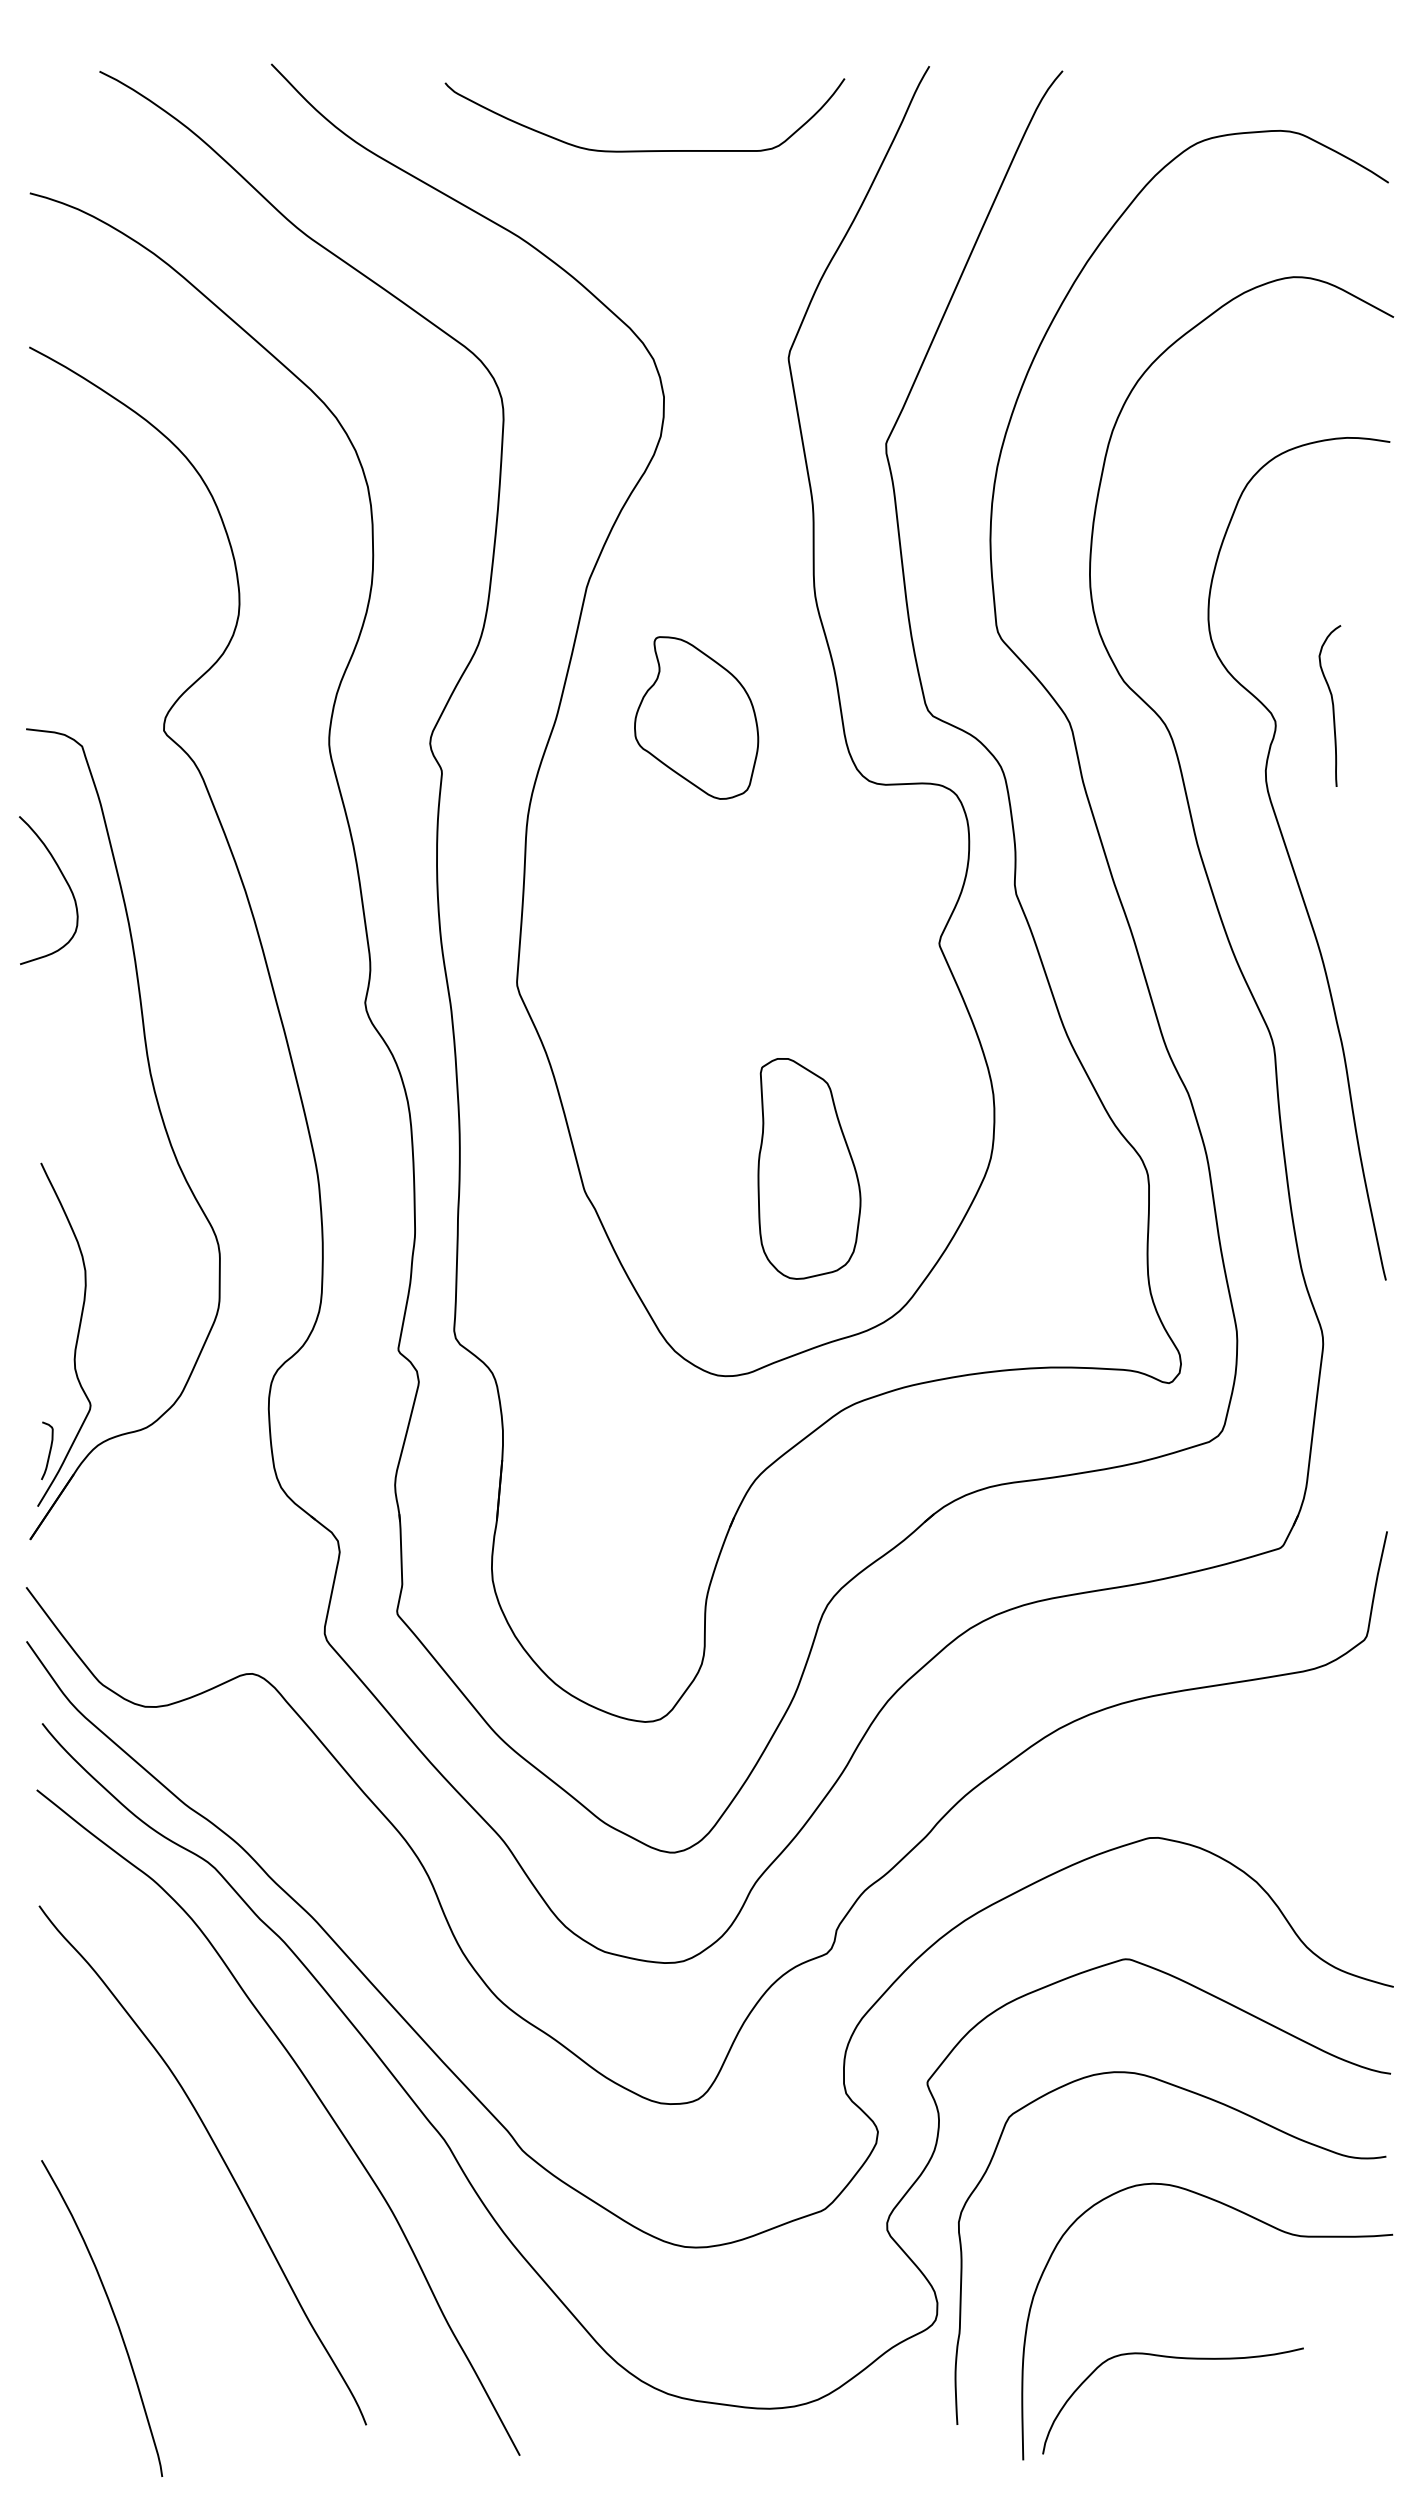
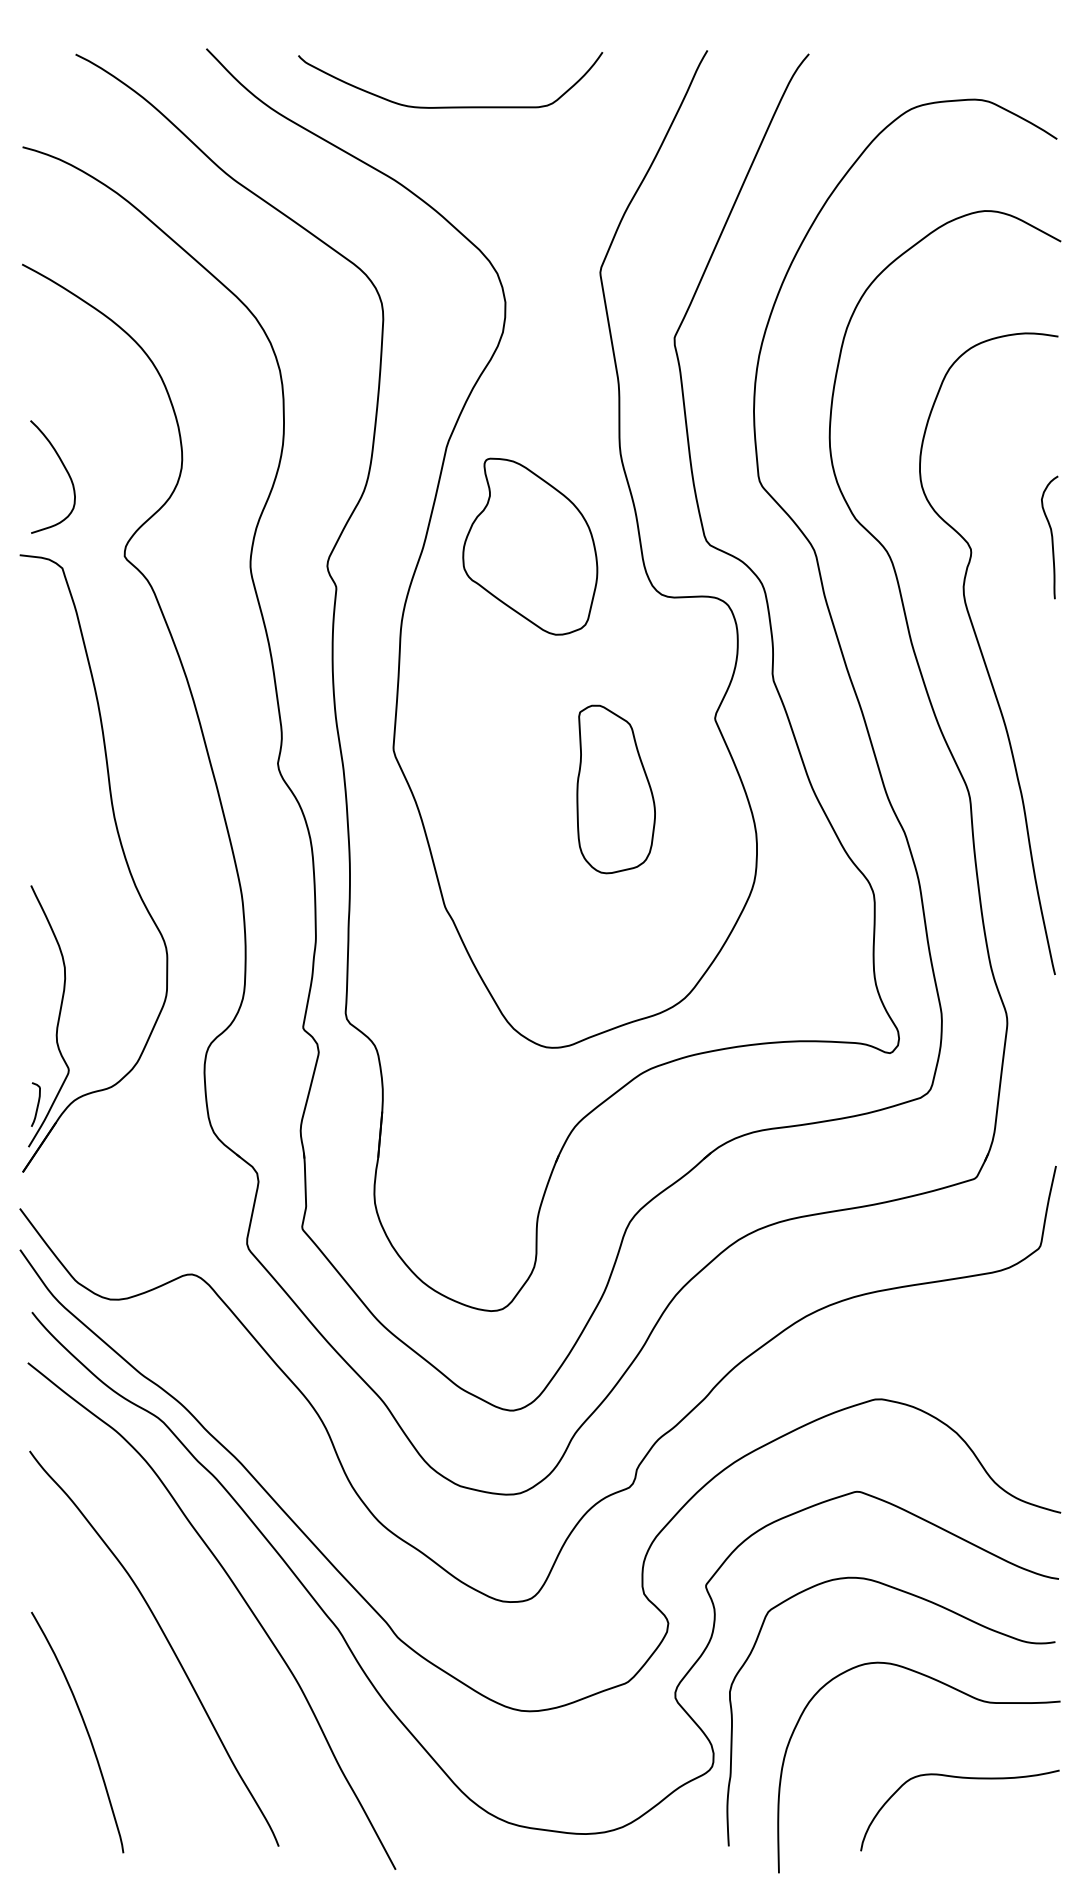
curve: (644, 150) -> (450, 106), moved
curve: (1332, 705) -> (1051, 537), moved
part: (696, 717) -> (530, 546), size x1.43
curve: (63, 878) -> (64, 467), moved
part: (809, 1168) -> (616, 789), moved
curve: (112, 2313) -> (85, 1728), moved
curve: (1172, 2358) -> (959, 1778), moved

